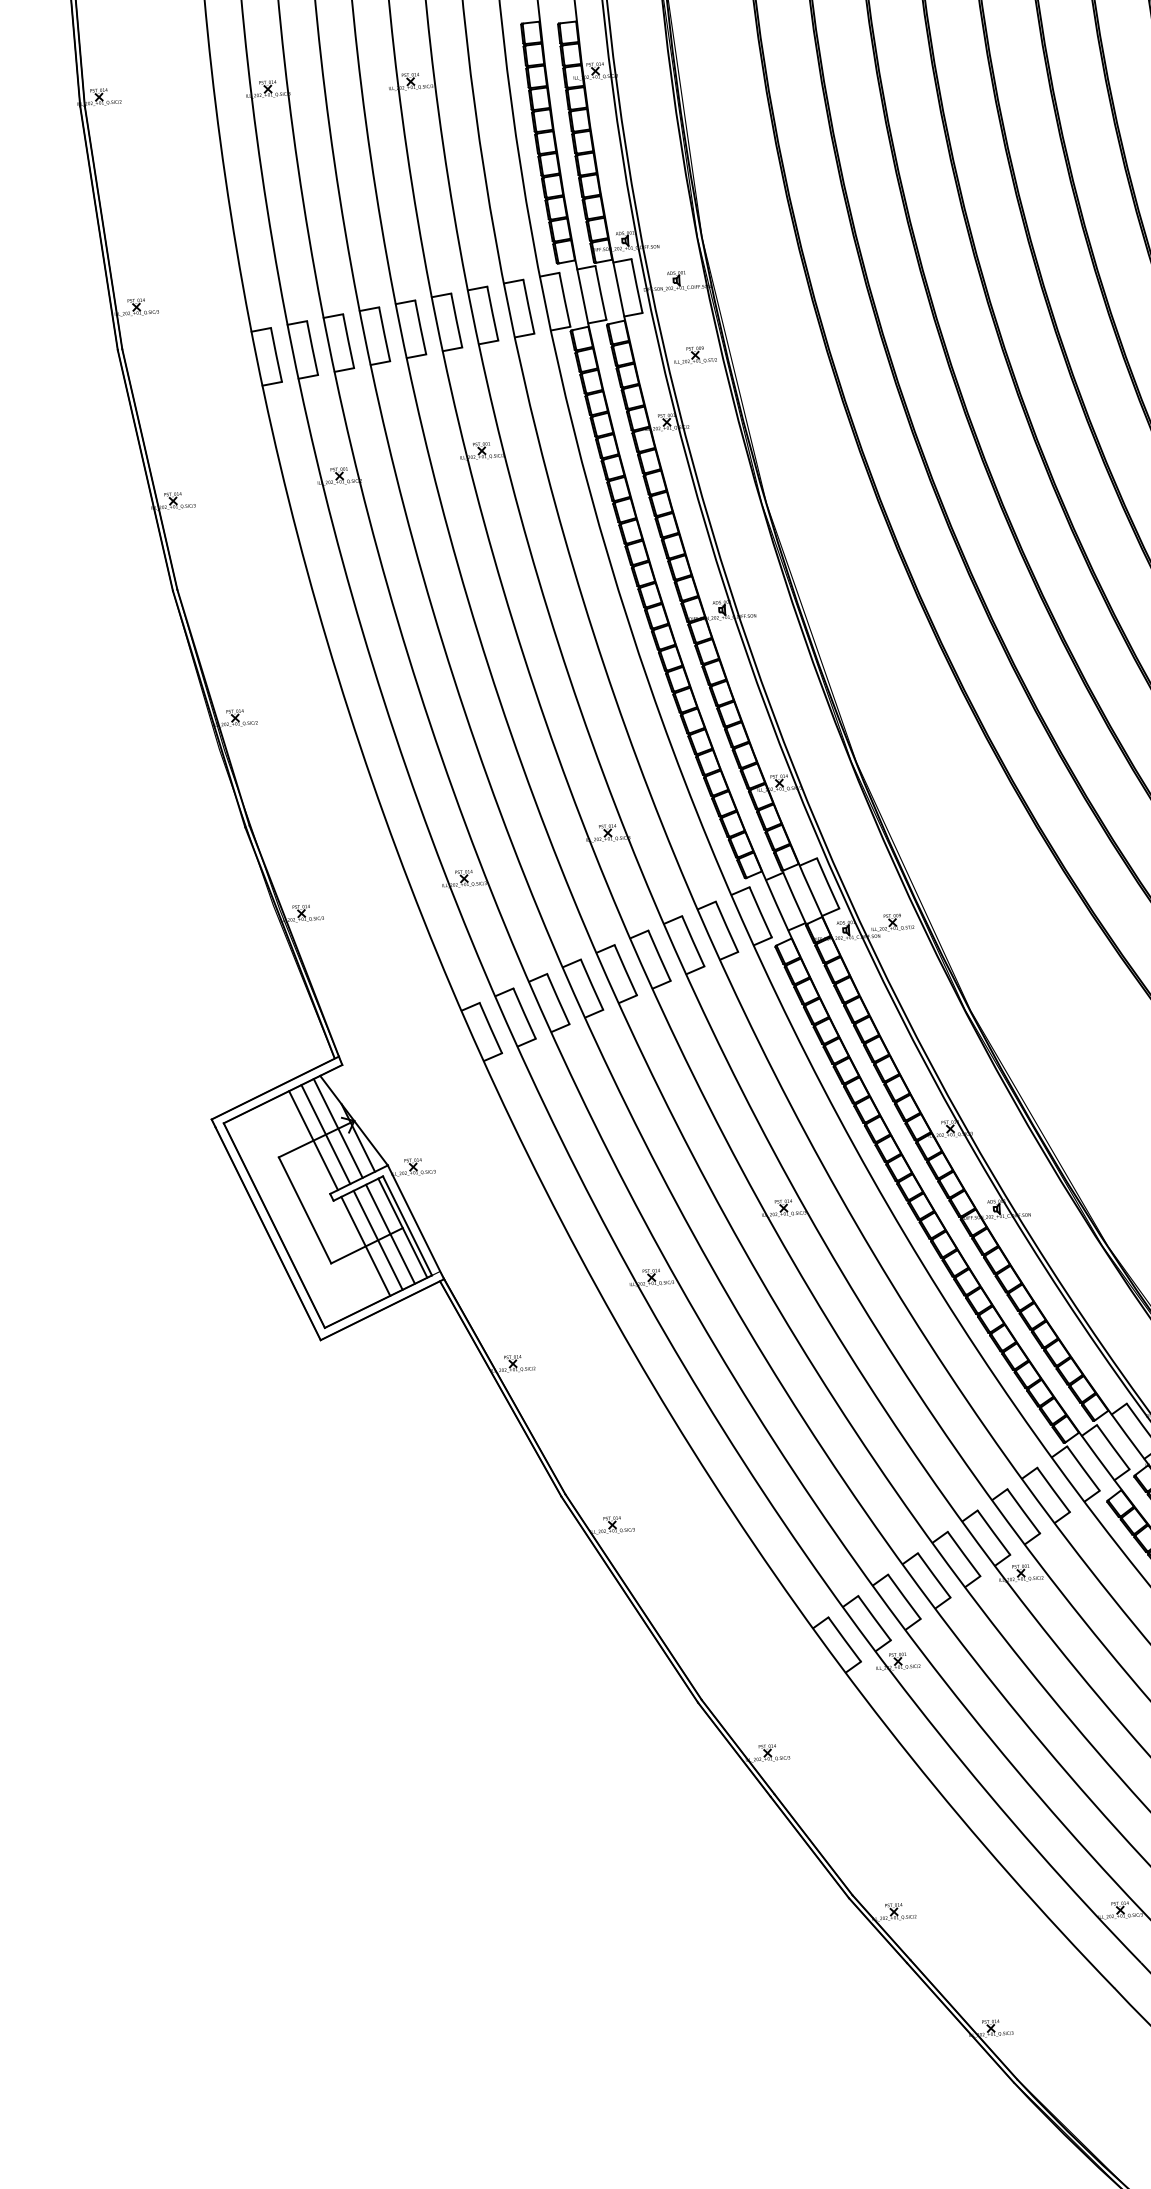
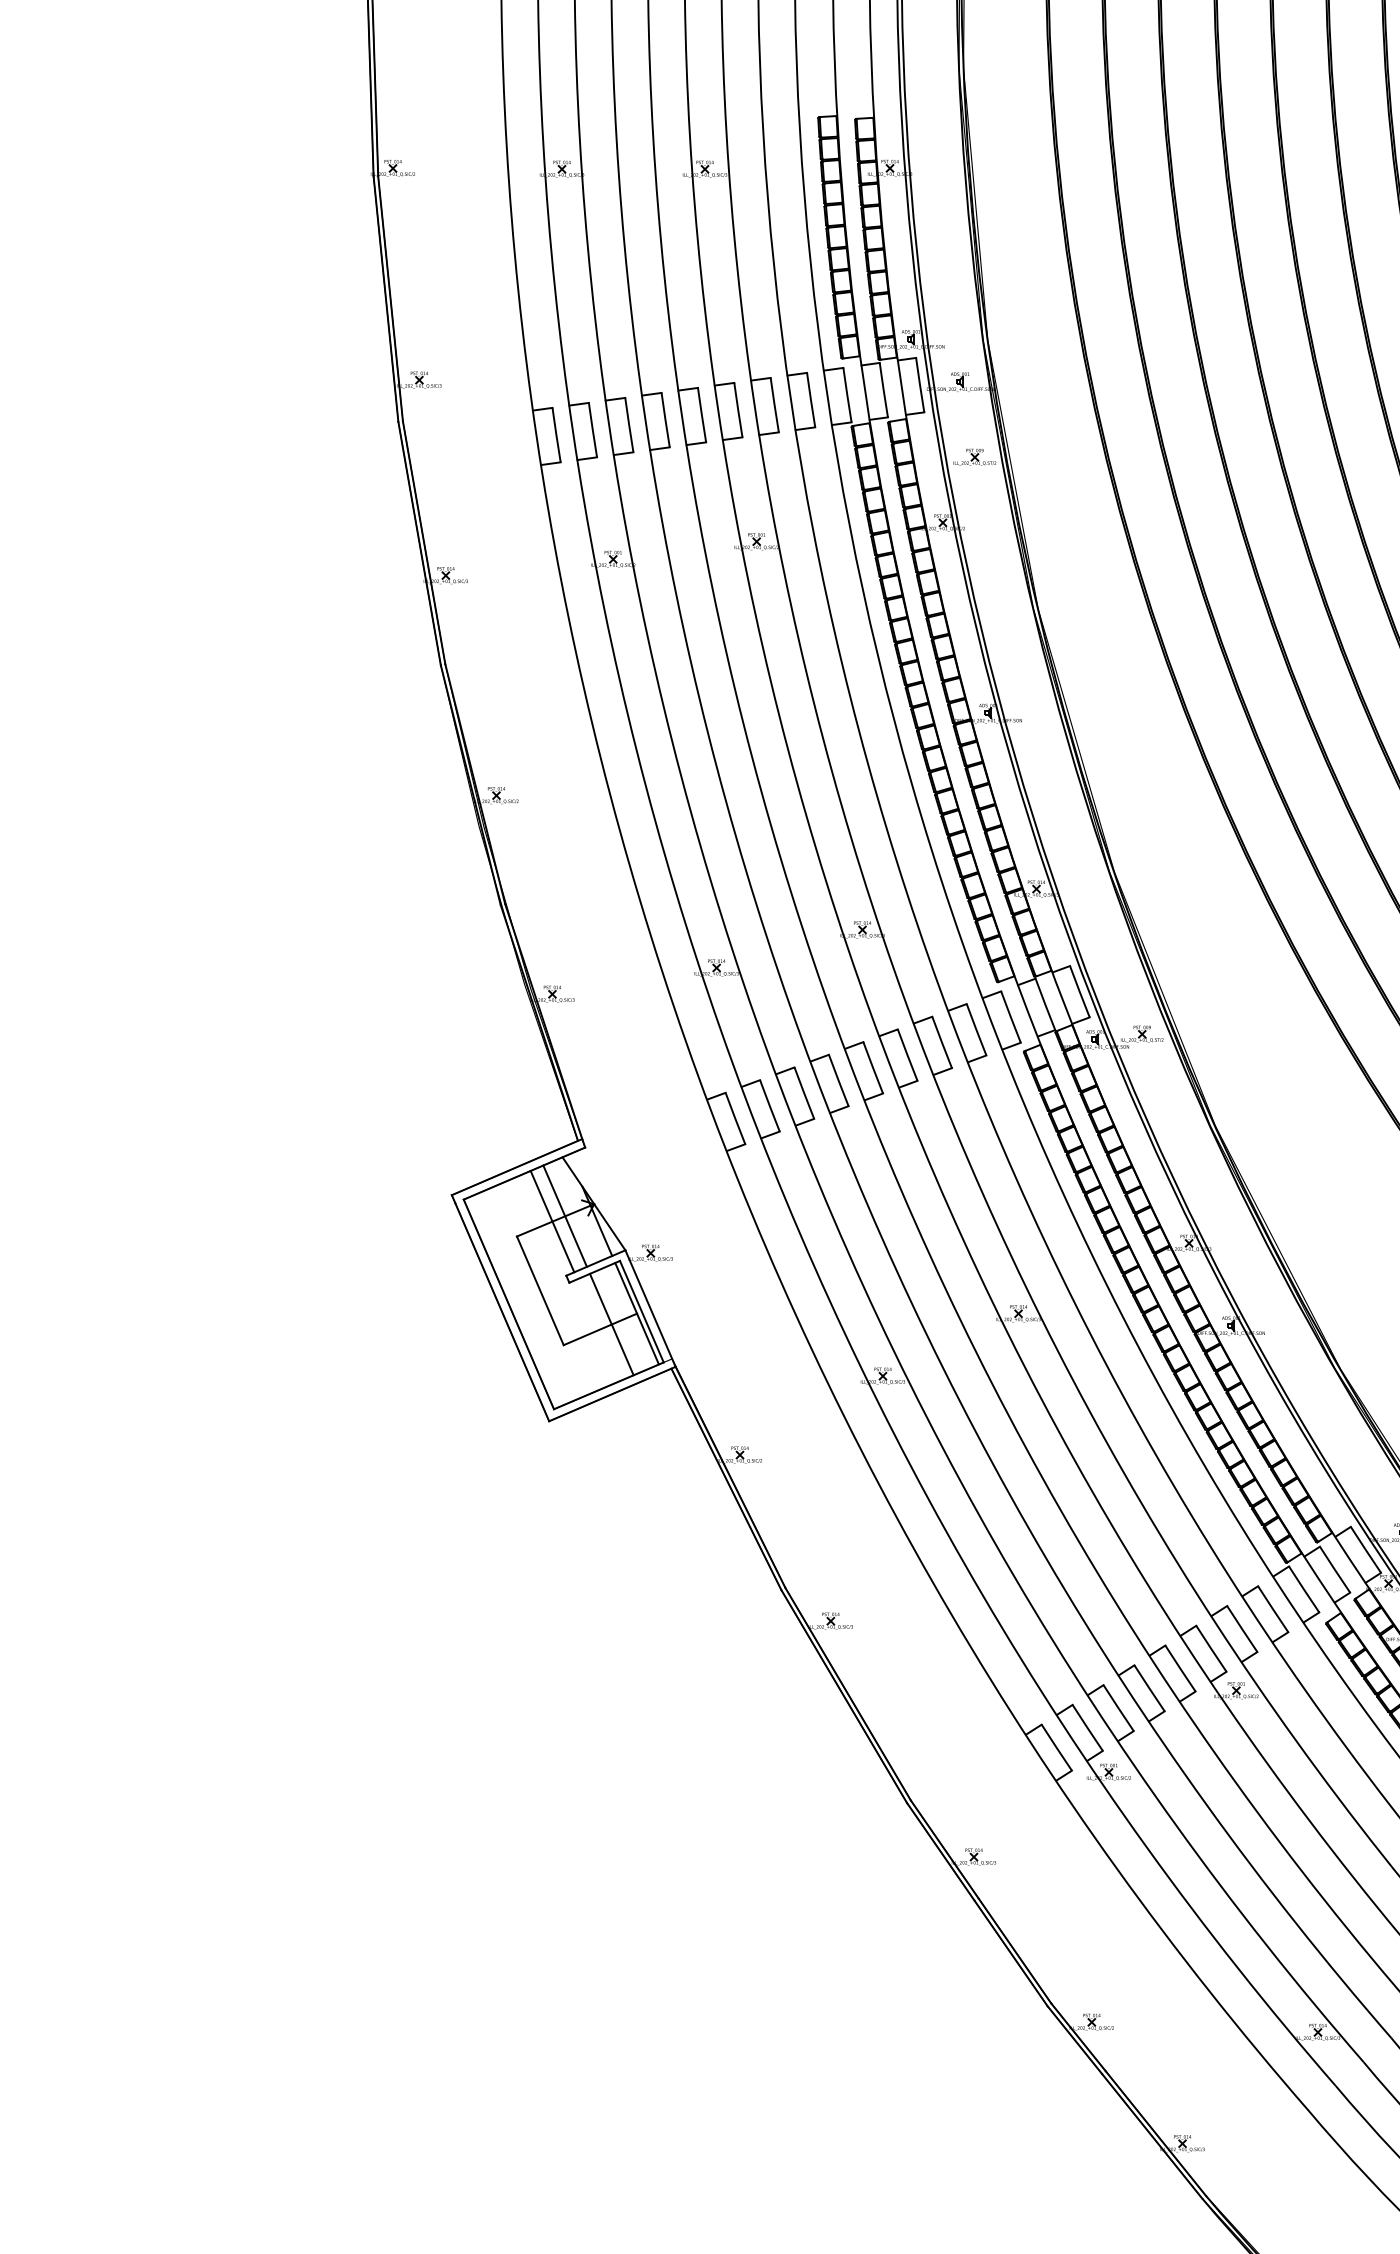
line: (337, 1128) -> (577, 1210), removed
line: (390, 1233) -> (624, 1318), removed
line: (365, 1245) -> (598, 1329), removed

